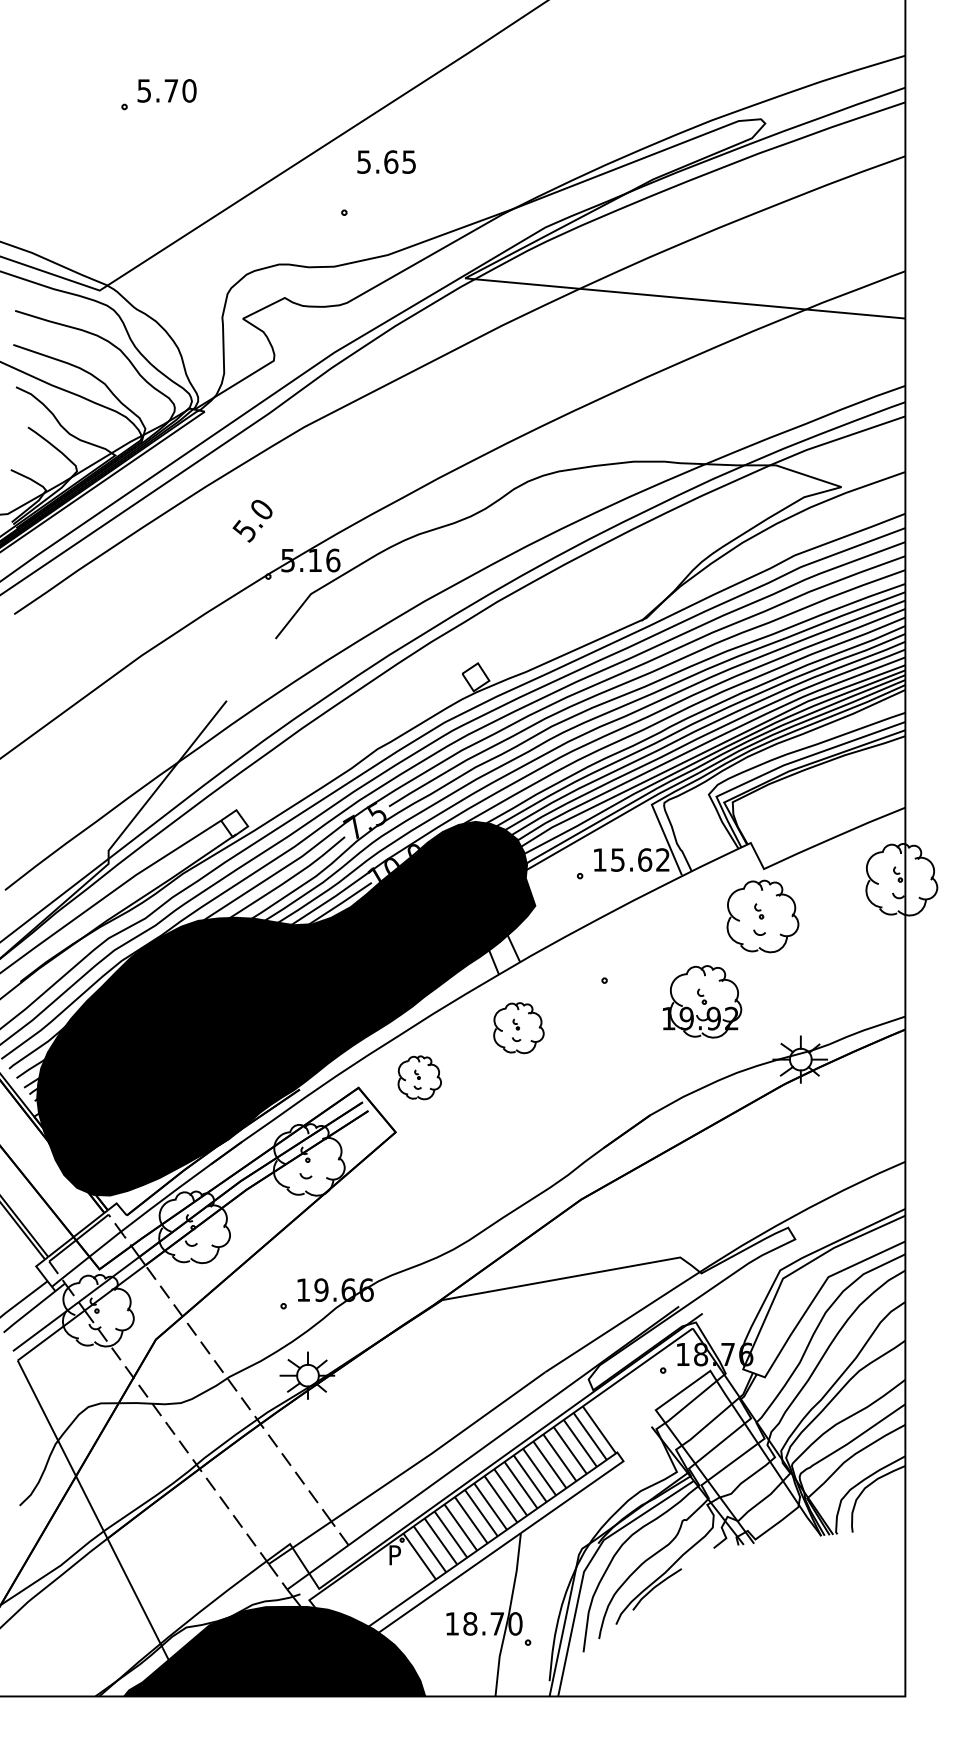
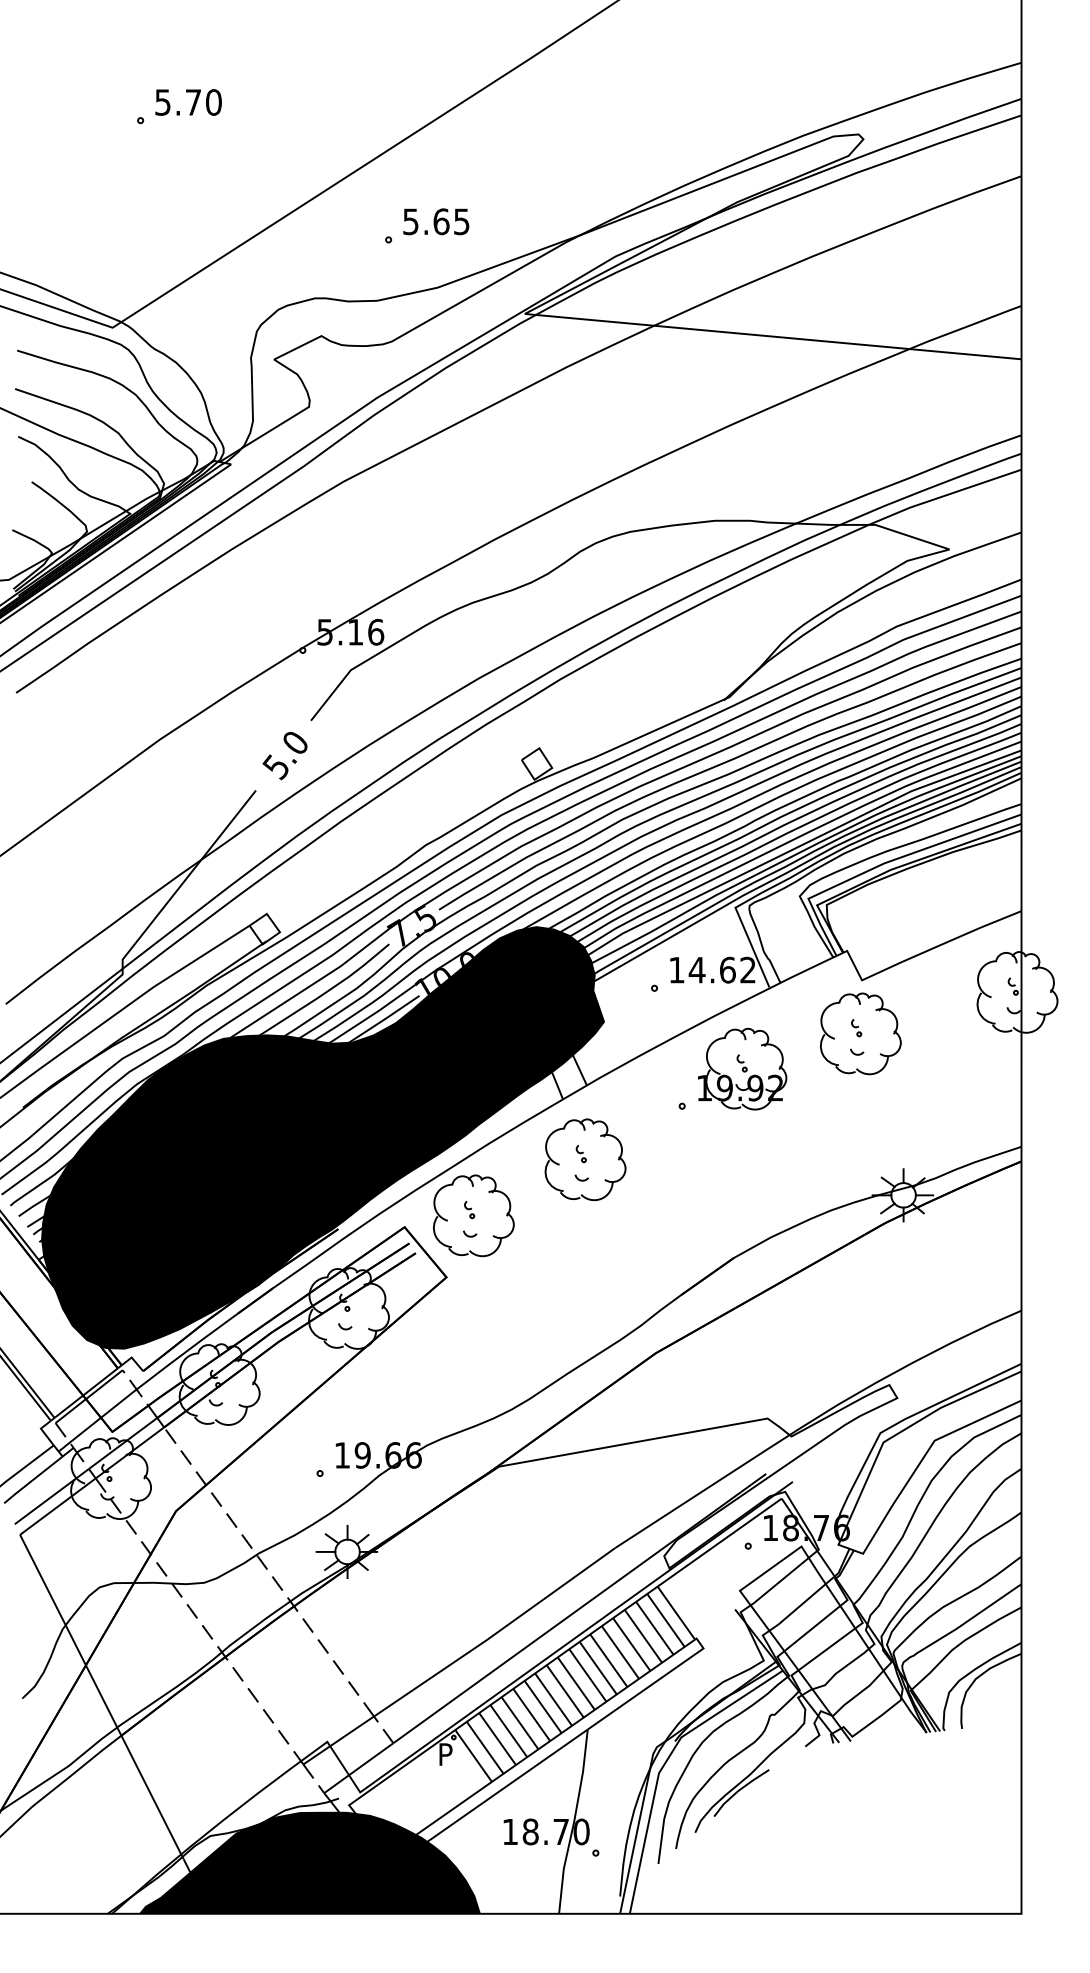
text: (386, 161) -> (436, 221), moved
text: (252, 521) -> (284, 756), moved
text: (617, 860) -> (696, 970), 15.62 -> 14.62
part: (702, 1001) -> (742, 1068), moved
part: (518, 1027) -> (585, 1159), size x1.43
part: (419, 1077) -> (473, 1215), size x1.67

